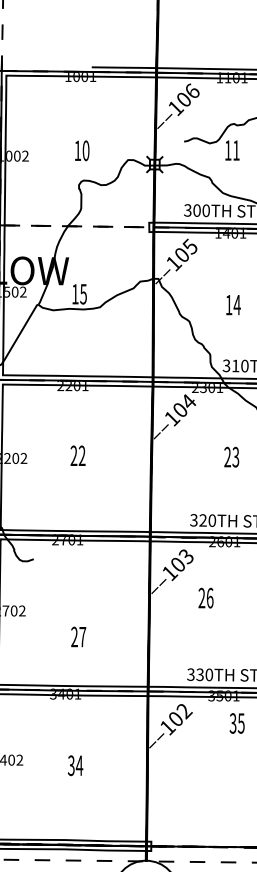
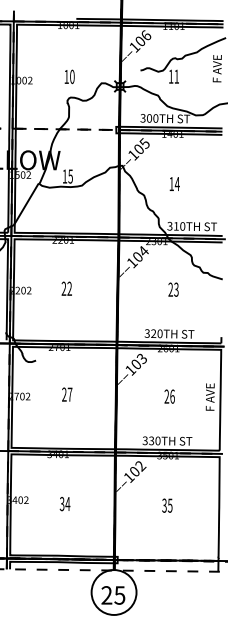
text: (205, 597) -> (169, 396), moved
text: (79, 636) -> (67, 394), moved
text: (237, 723) -> (167, 505), moved

